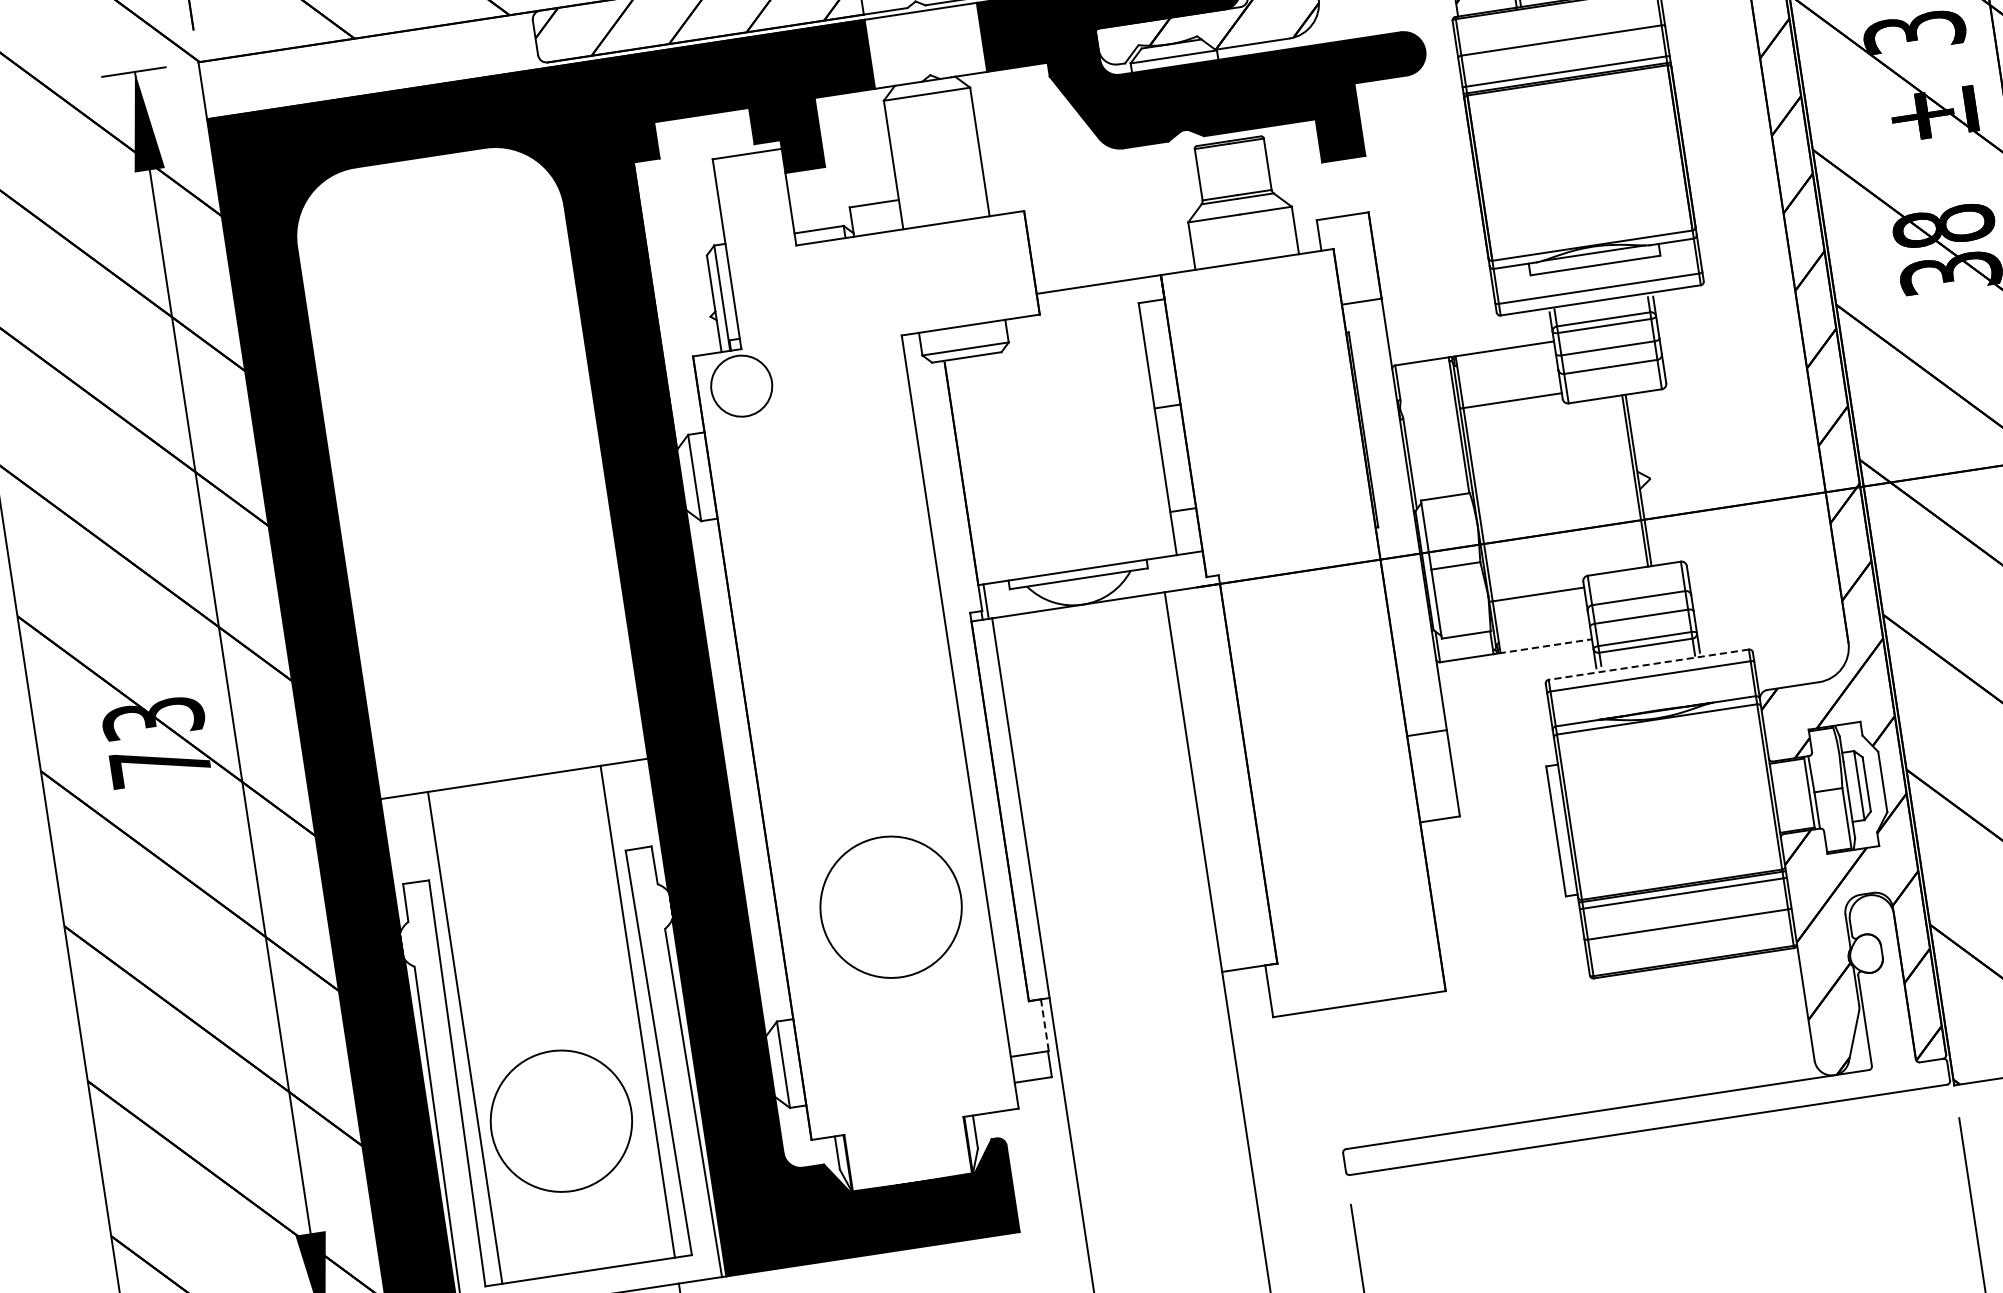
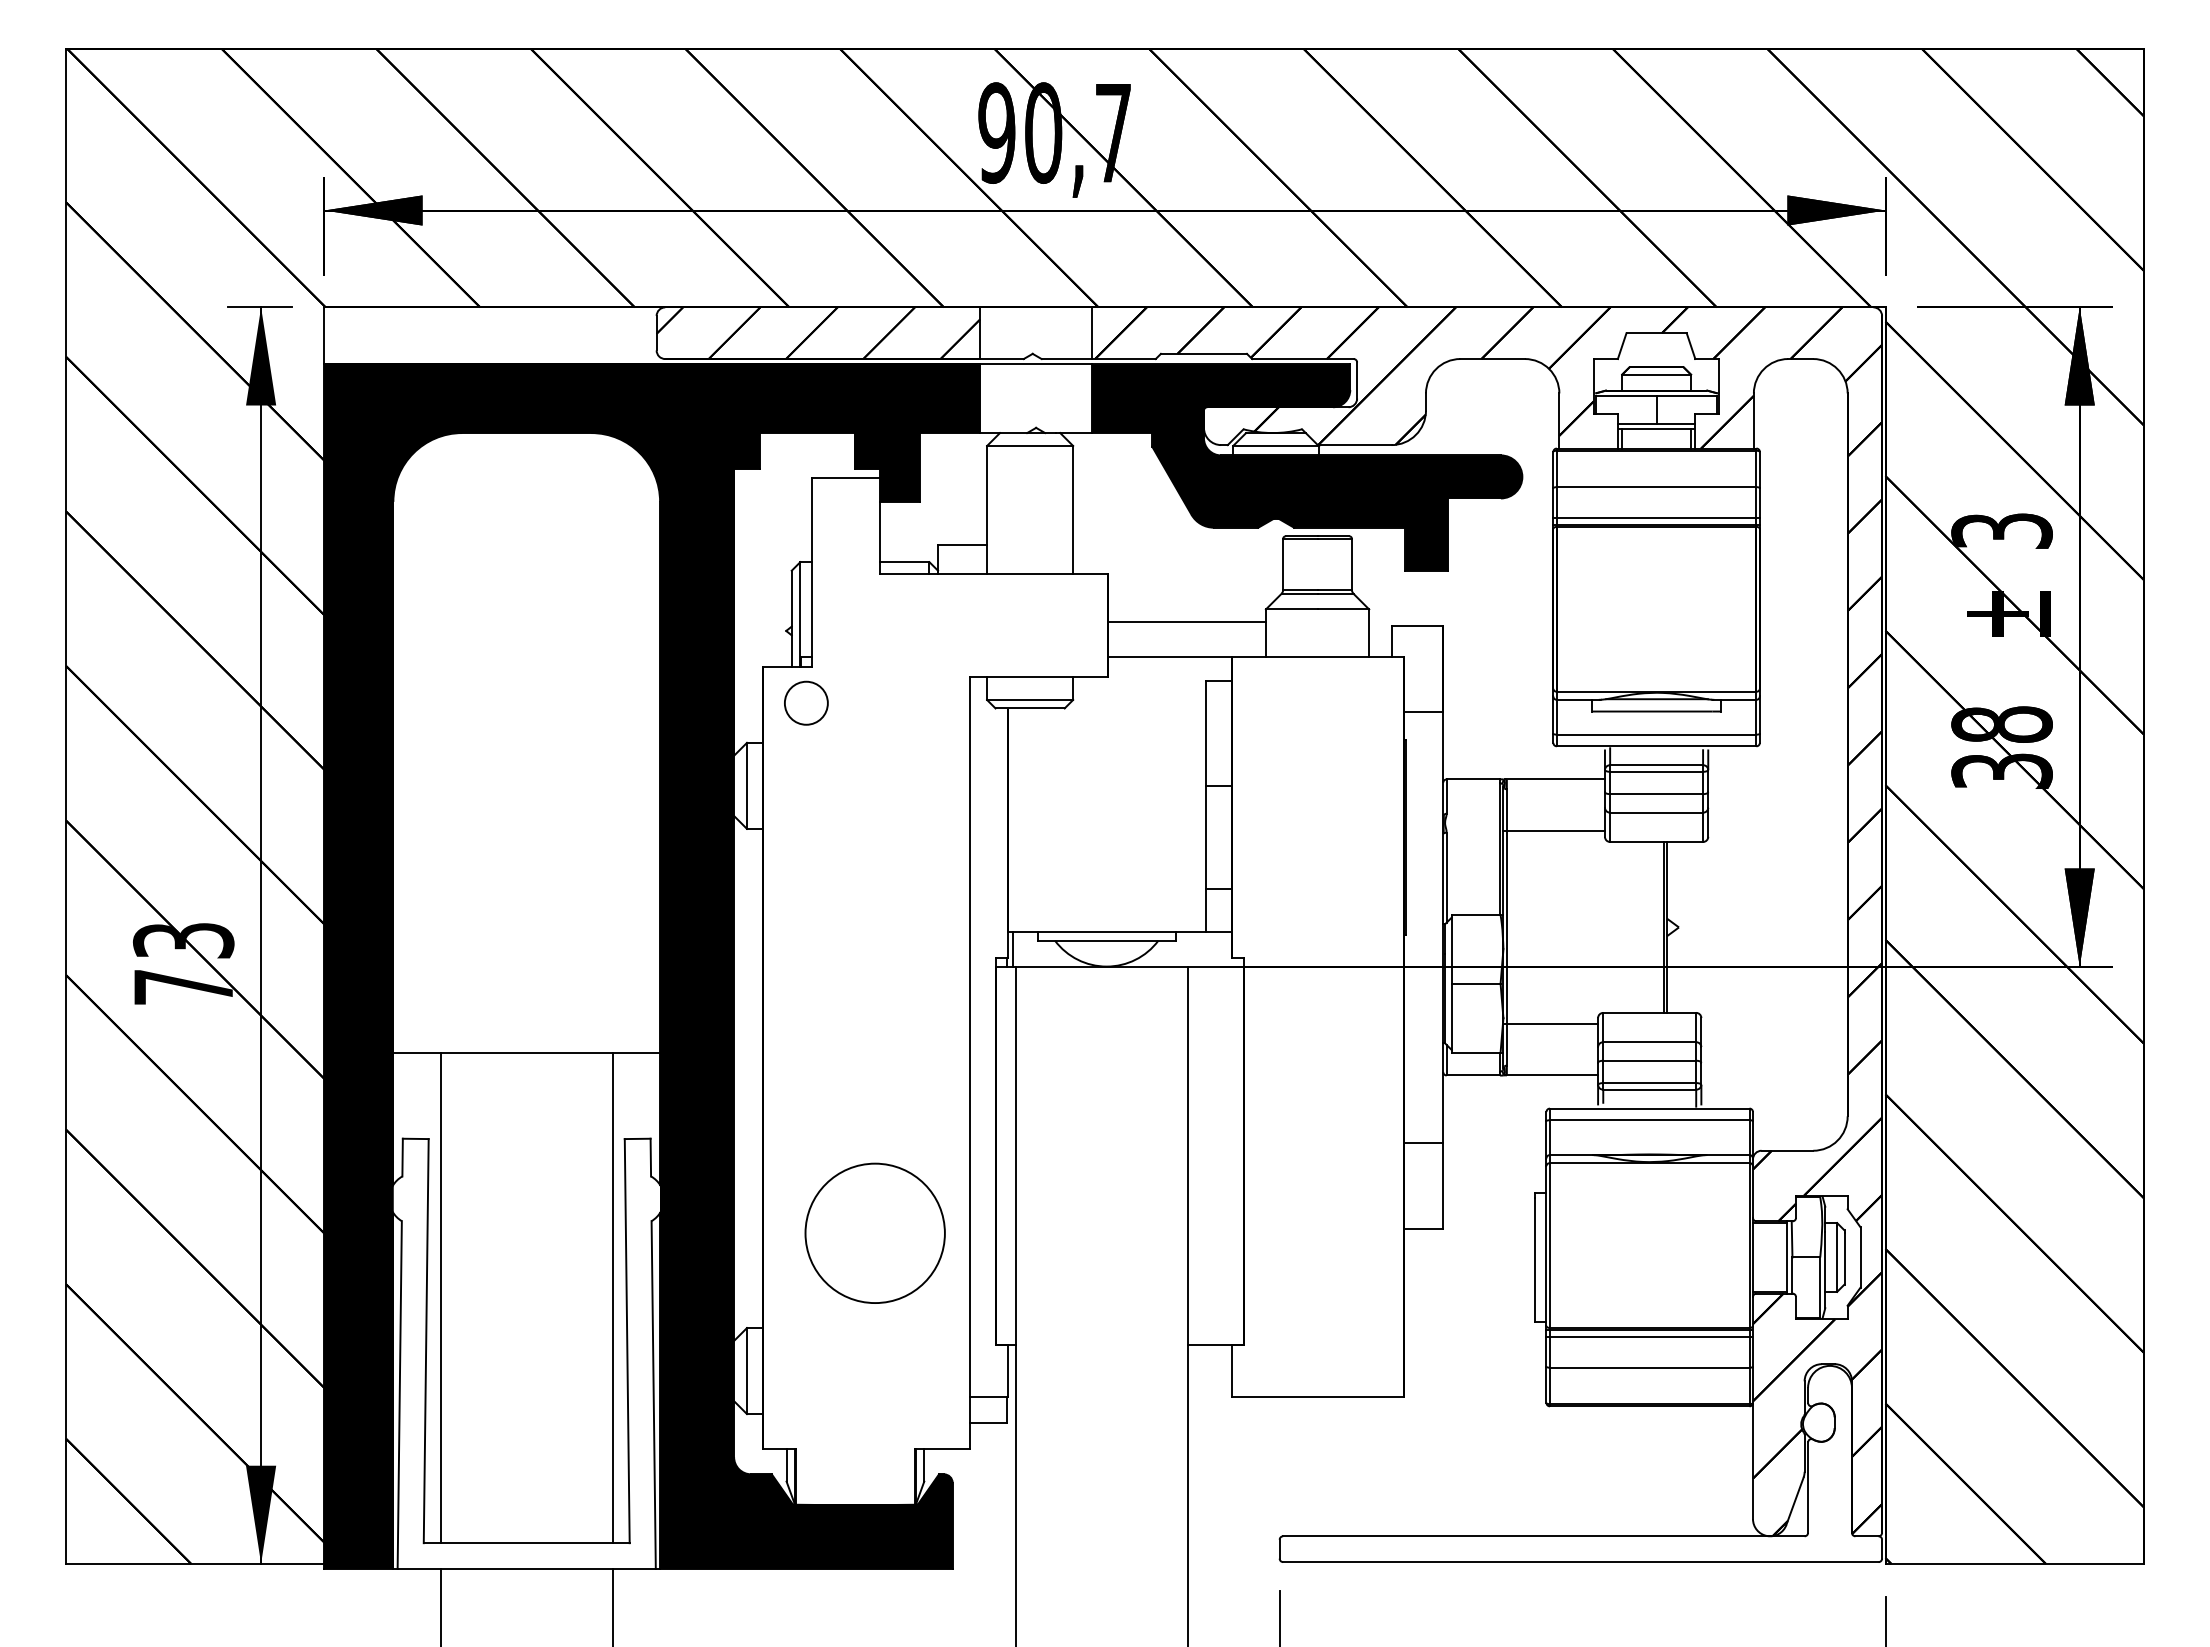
line: (1110, 247) -> (1186, 622), added
circle: (740, 385) -> (805, 702), size x0.71
line: (1546, 646) -> (1552, 1075), dashed -> solid
line: (1648, 664) -> (1649, 1108), dashed -> solid
line: (1044, 1025) -> (1007, 1371), dashed -> solid
circle: (560, 1120) -> (521, 1392), removed

